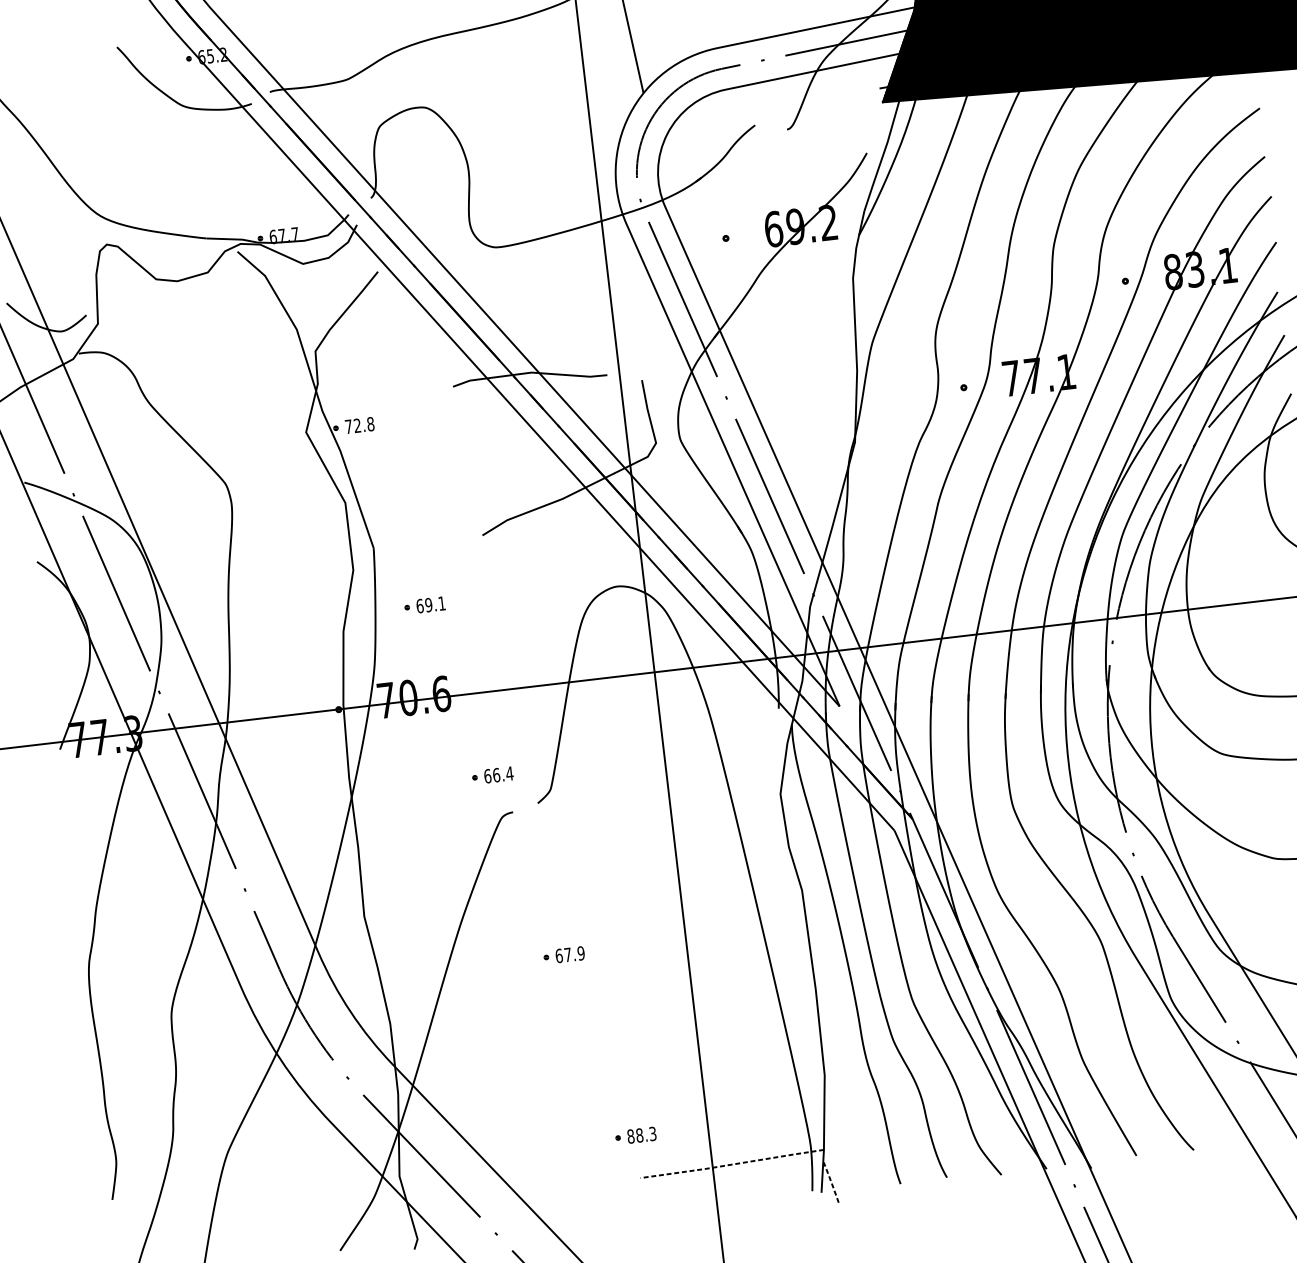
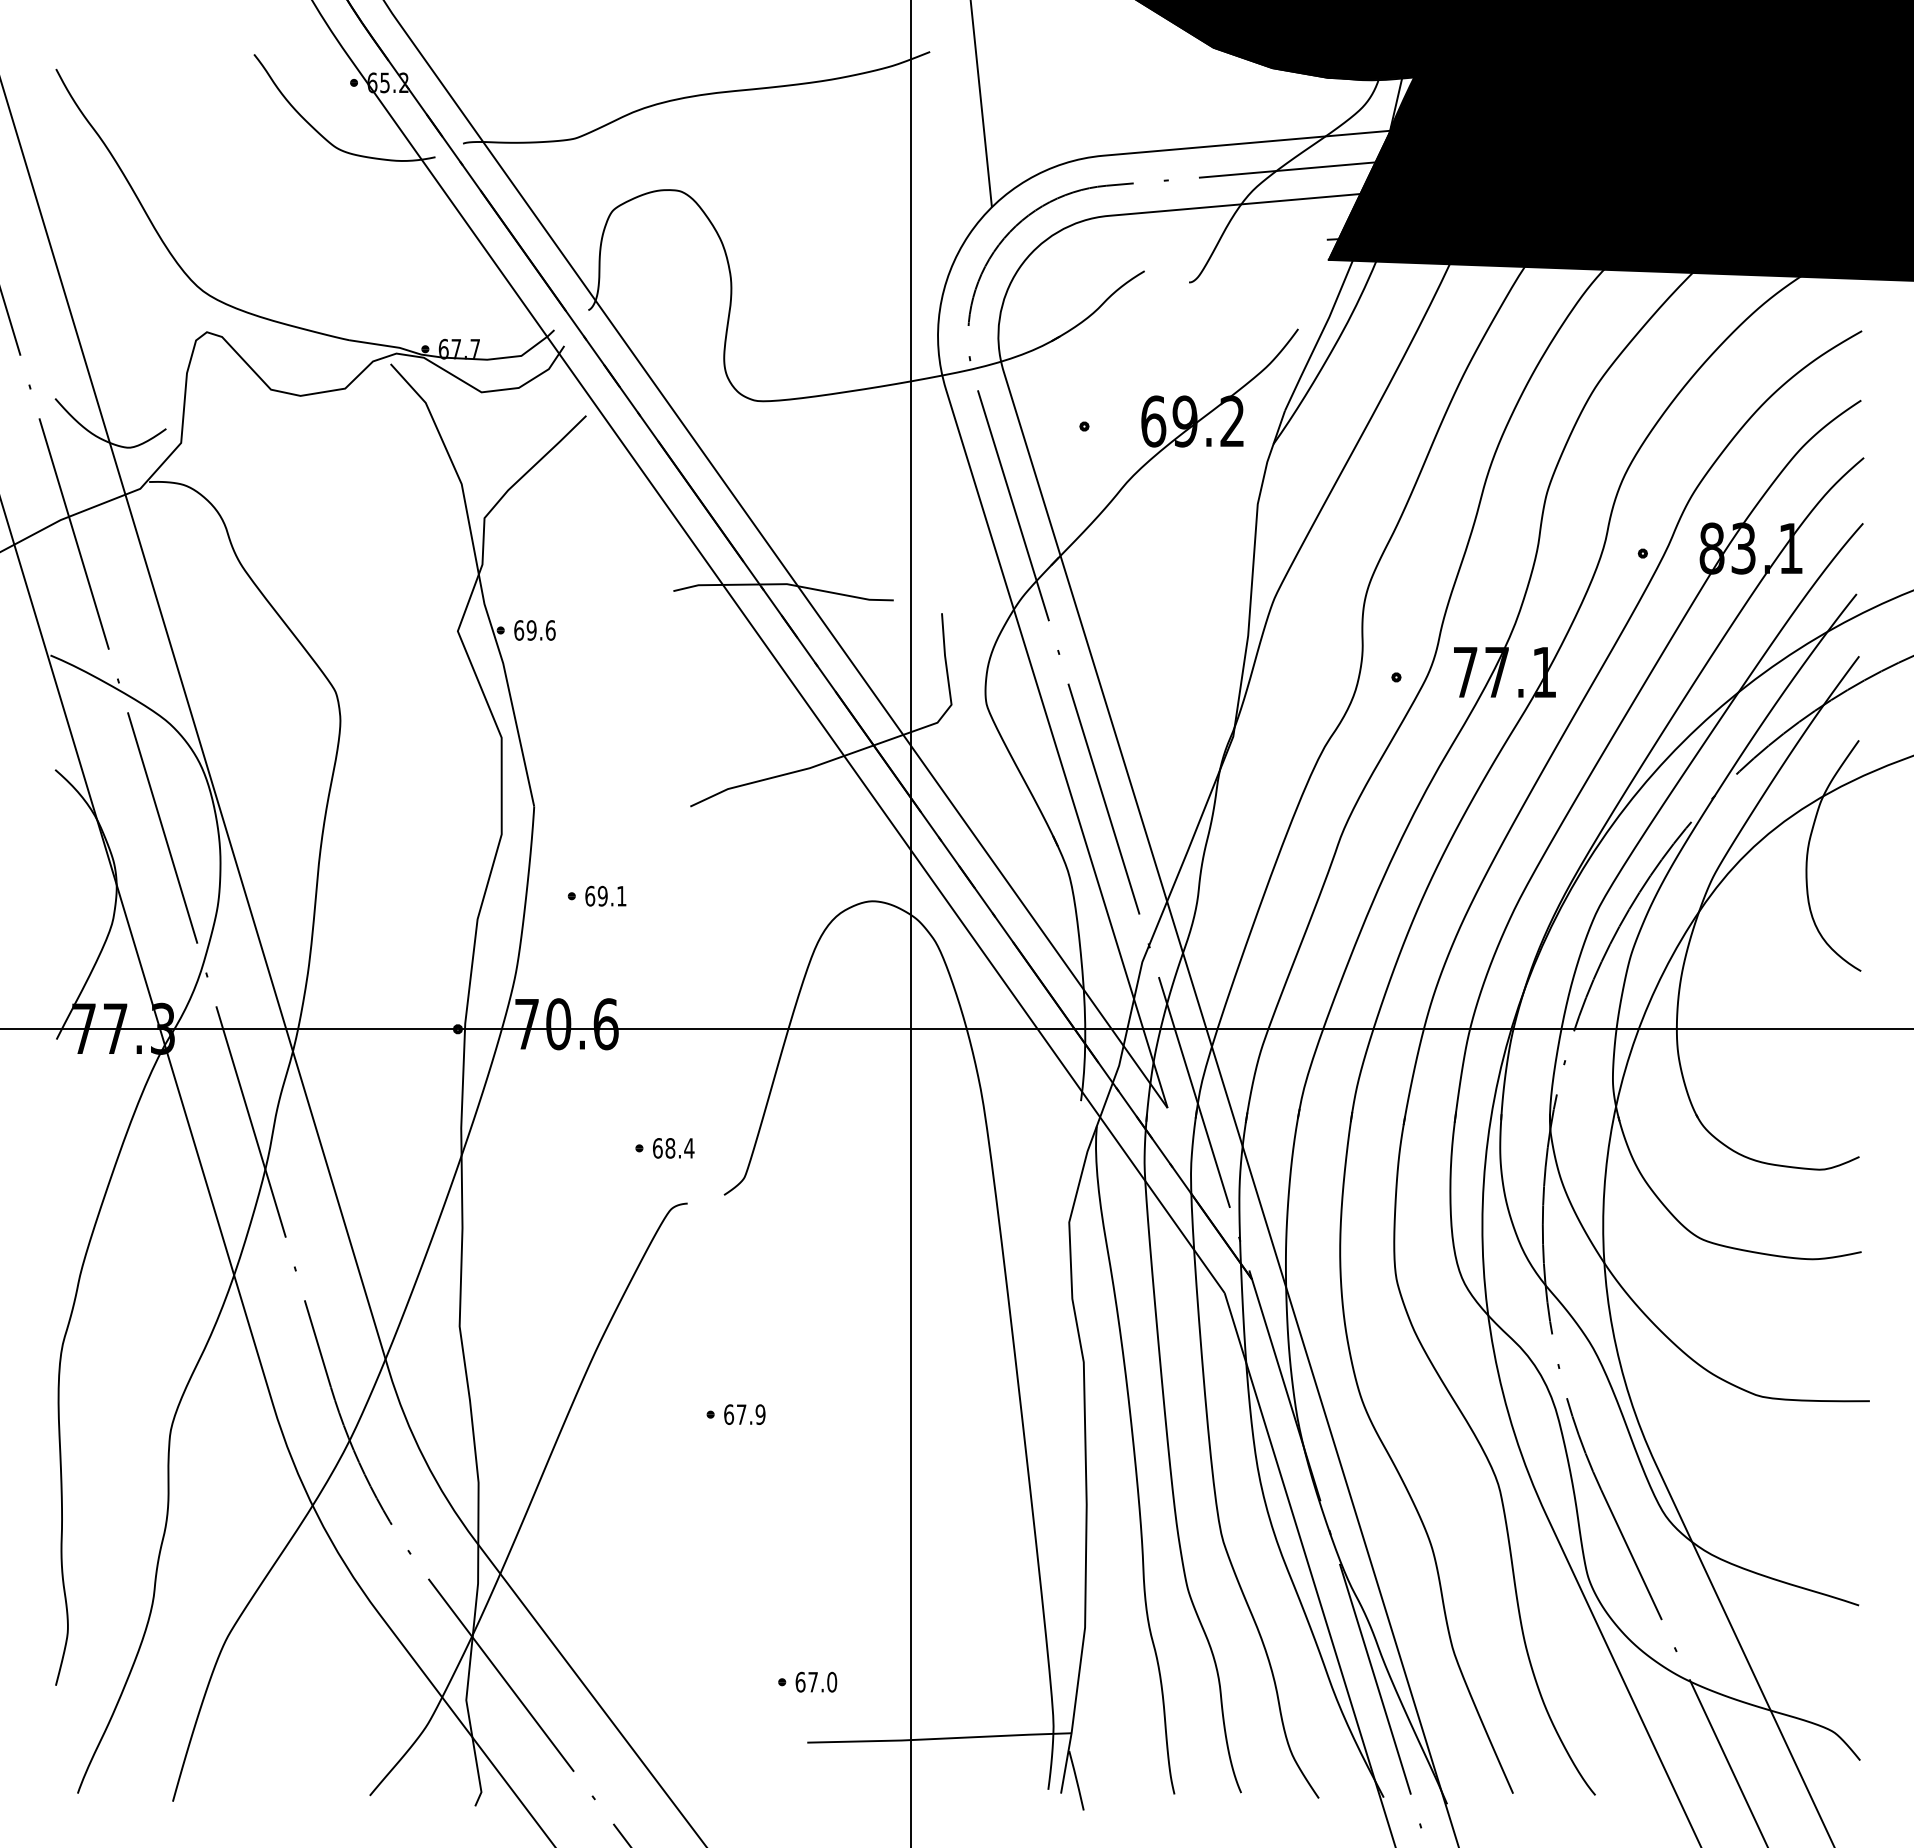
text: (359, 425) -> (534, 630), 72.8 -> 69.6
text: (496, 775) -> (670, 1148), 66.4 -> 68.4
text: (641, 1134) -> (816, 1681), 88.3 -> 67.0
line: (732, 1164) -> (939, 1738), dashed -> solid
line: (831, 1182) -> (1076, 1780), dashed -> solid

